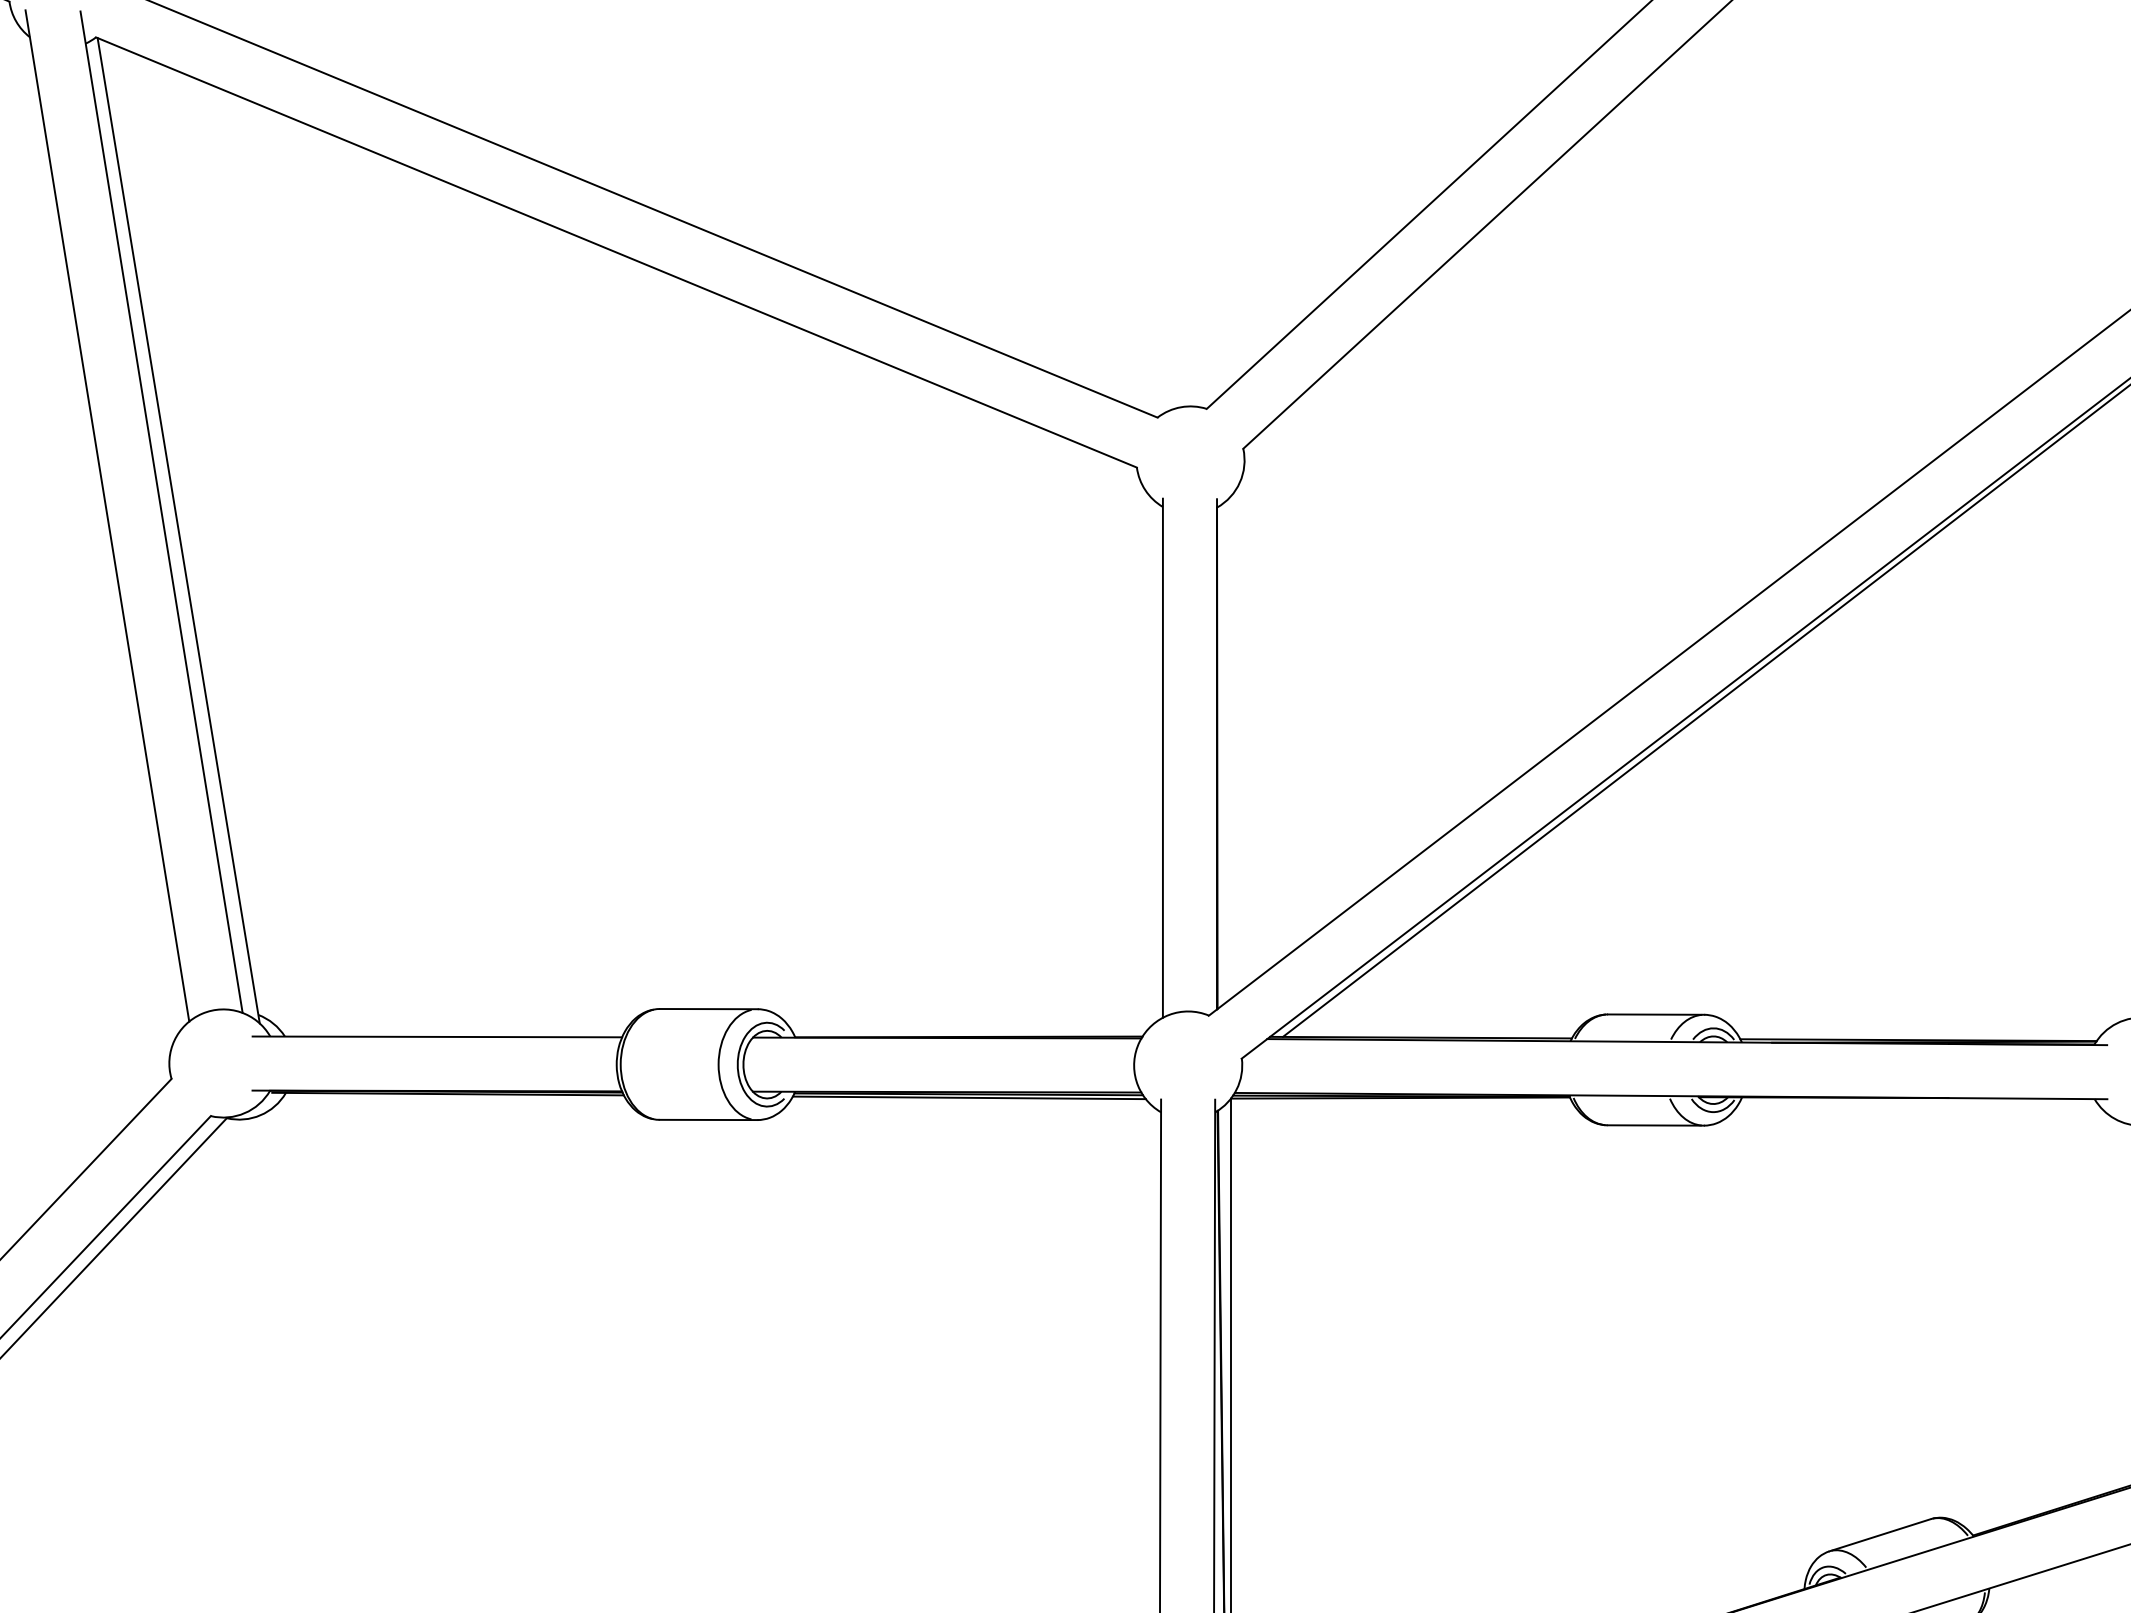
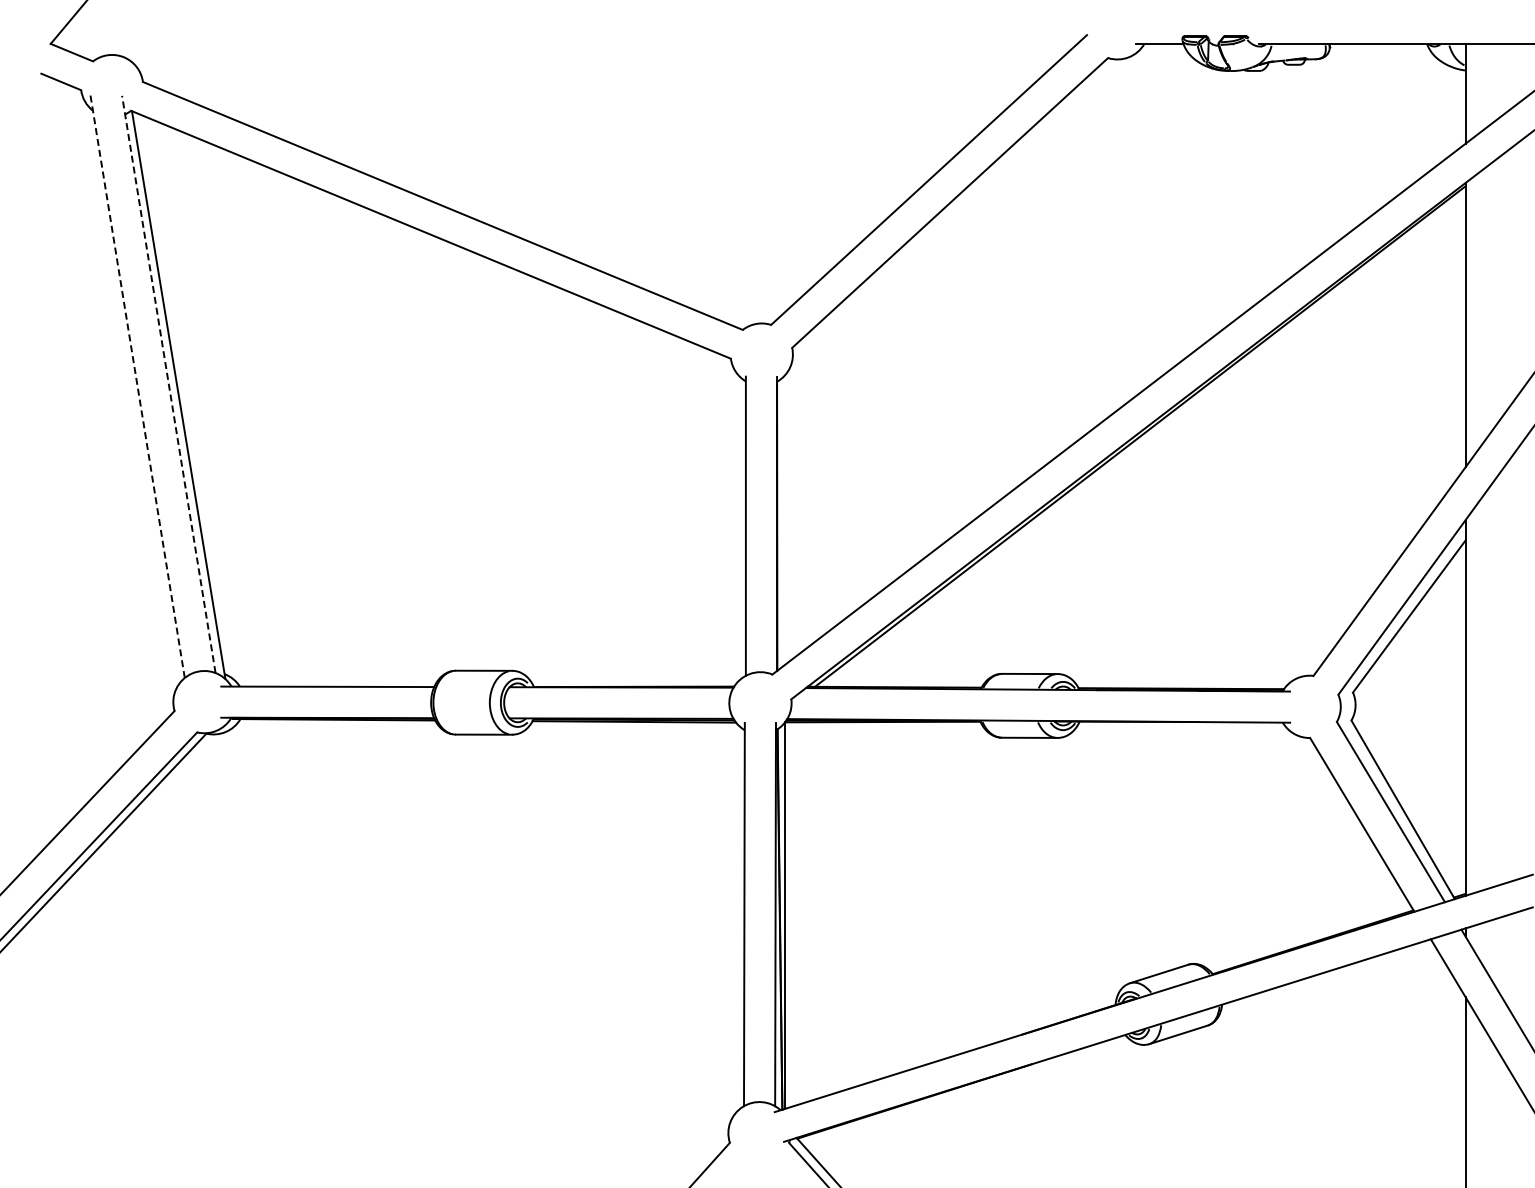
line: (160, 510) -> (168, 383), solid -> dashed
line: (107, 515) -> (137, 386), solid -> dashed

